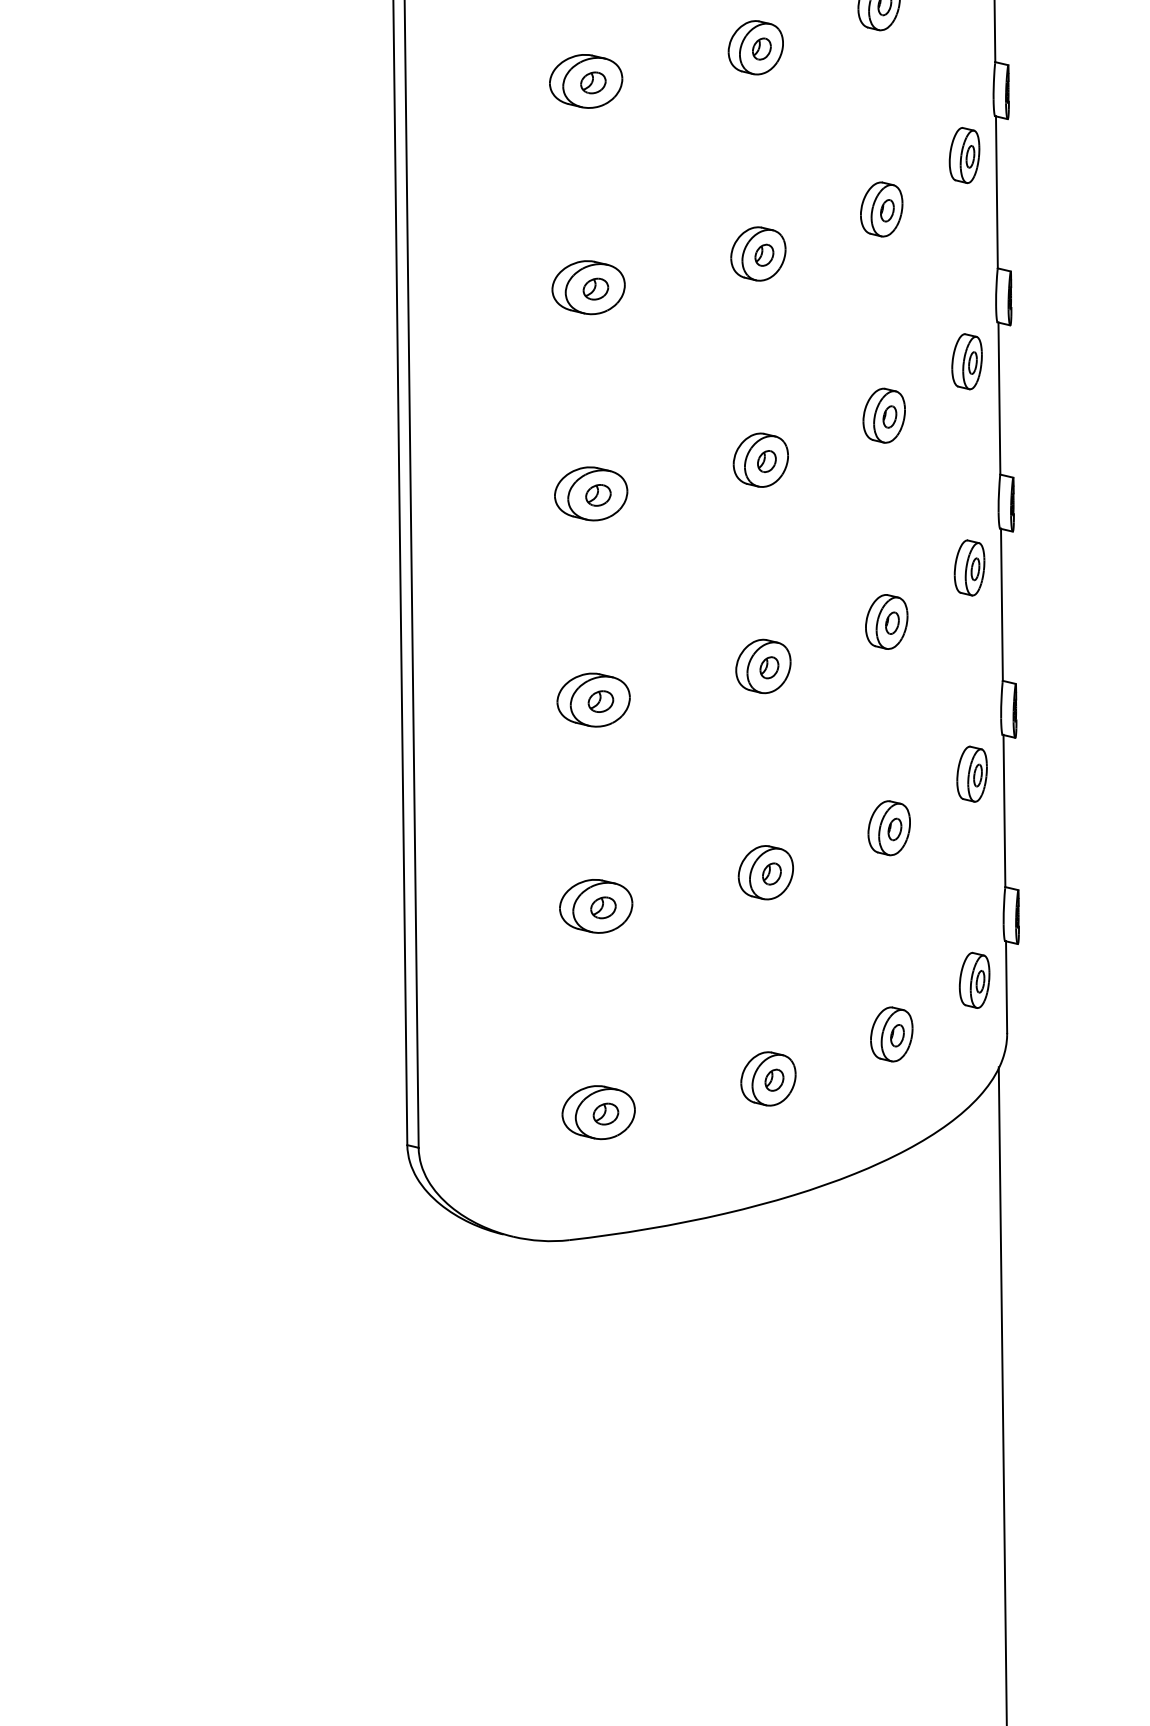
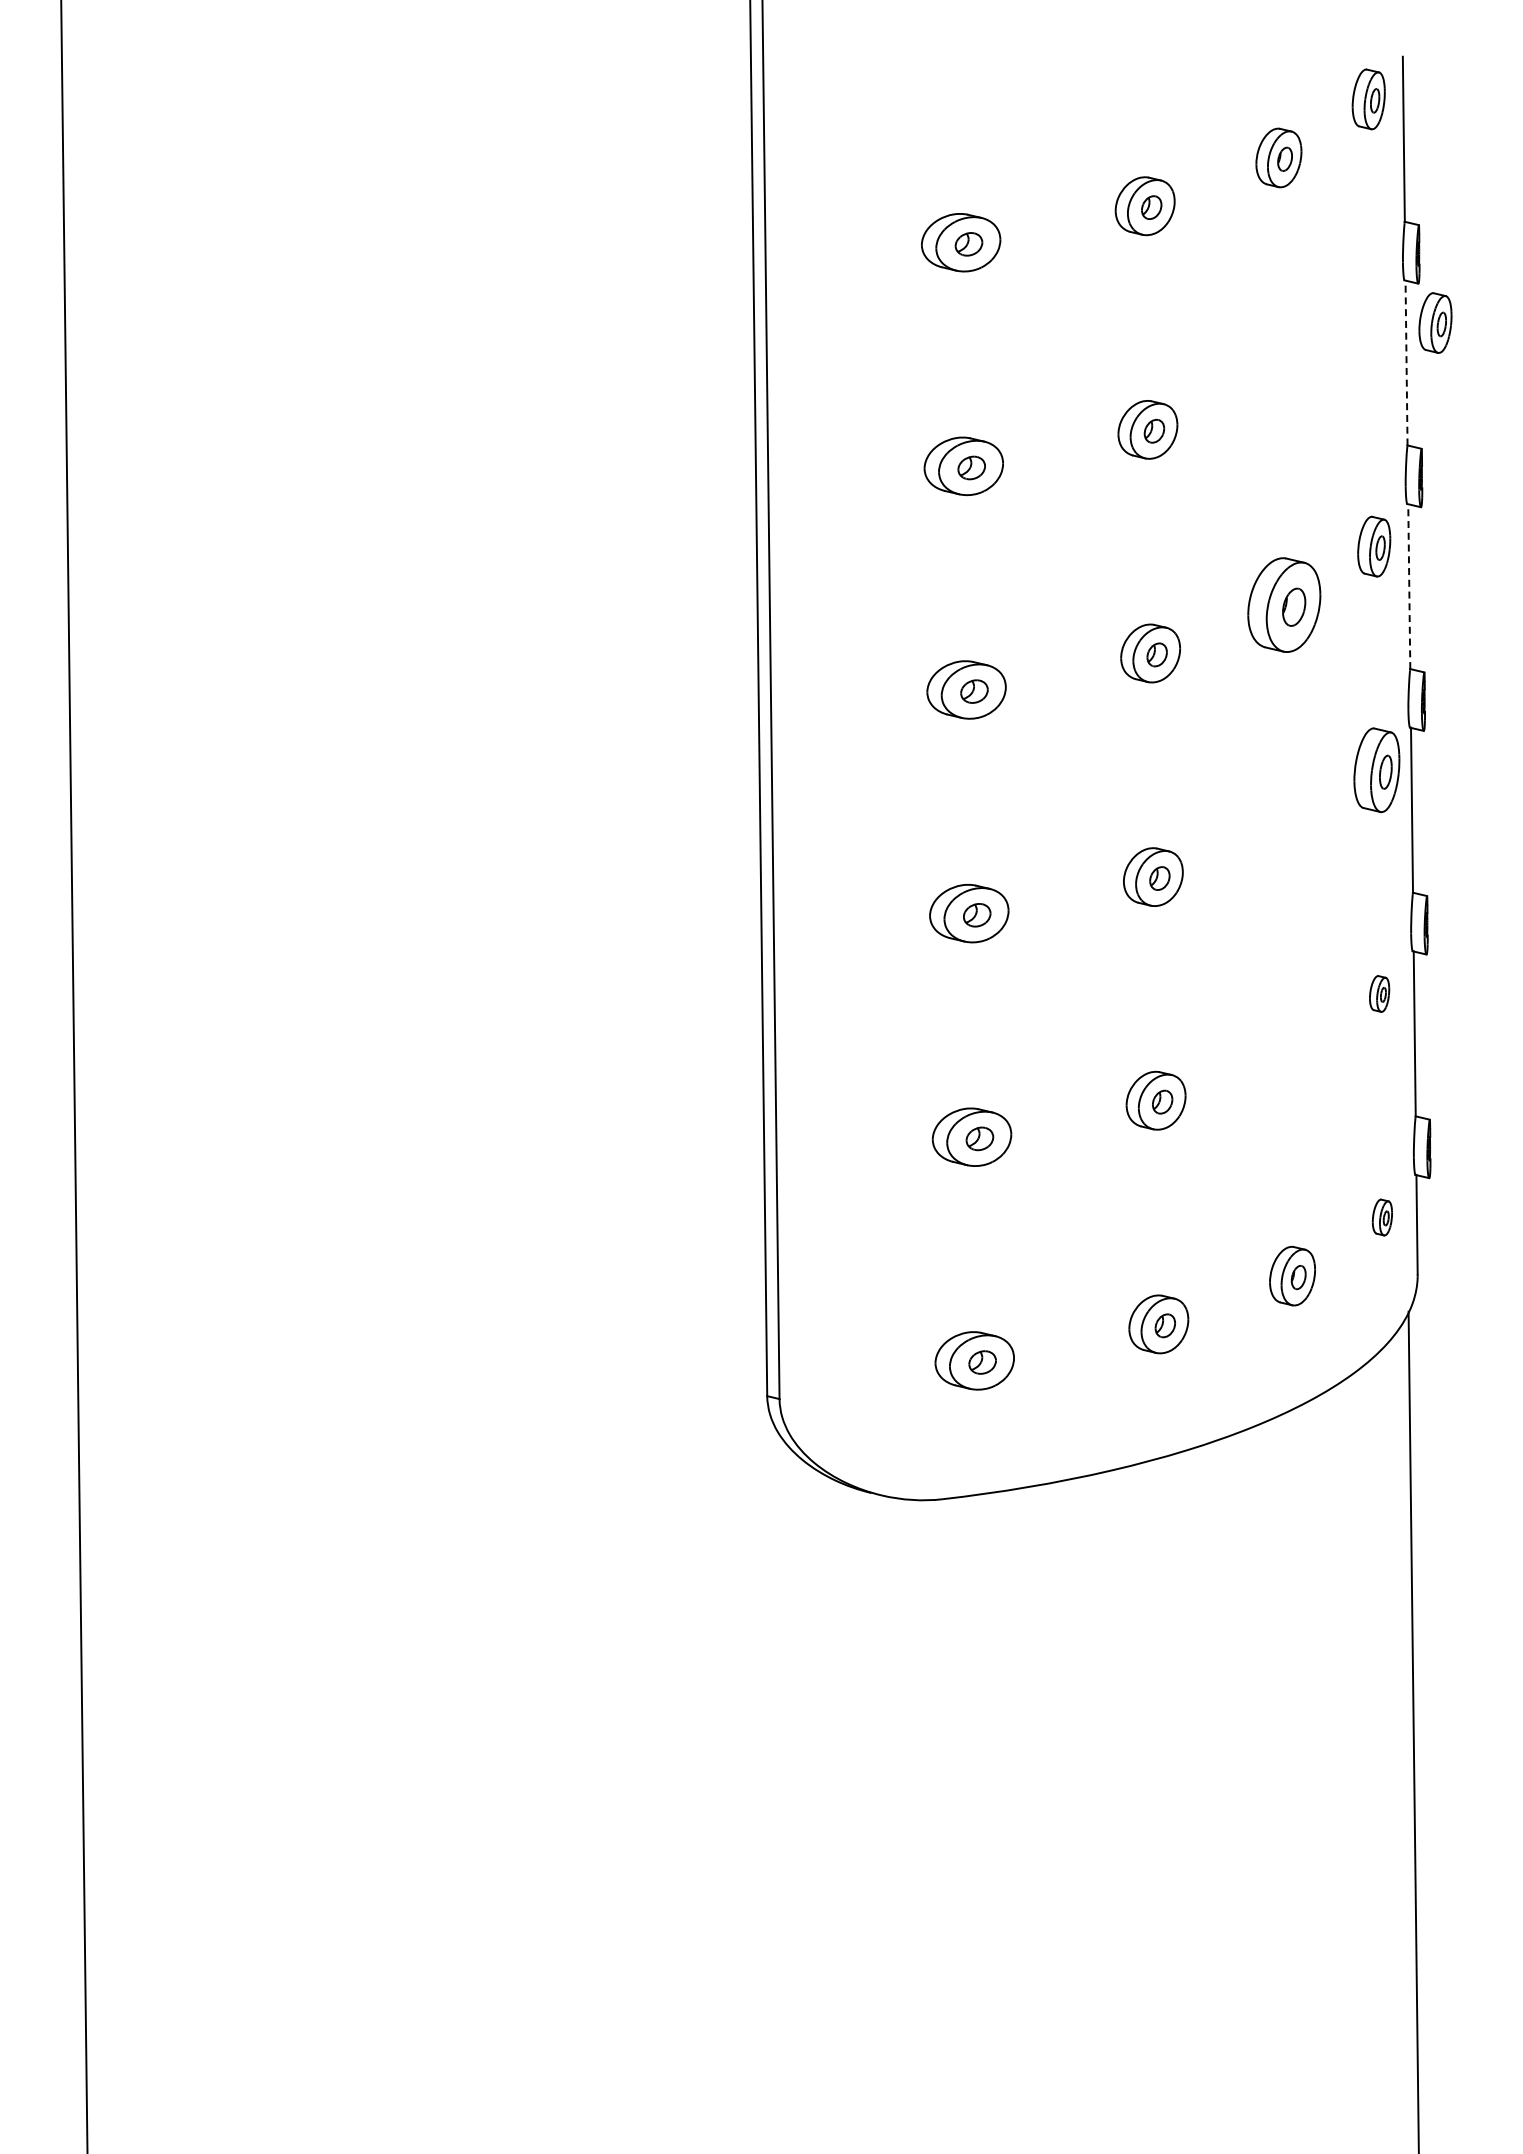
part: (964, 154) -> (1435, 322), moved
line: (996, 191) -> (1406, 362), solid -> dashed
part: (881, 209) -> (1281, 381), removed
line: (999, 398) -> (1409, 586), solid -> dashed
part: (884, 415) -> (1284, 605), size x1.6
part: (969, 568) -> (1376, 770), size x1.4
part: (886, 621) -> (1286, 828), removed
part: (971, 773) -> (1379, 993), size x0.6
part: (888, 828) -> (1289, 1052), removed
part: (974, 980) -> (1382, 1217), size x0.6

